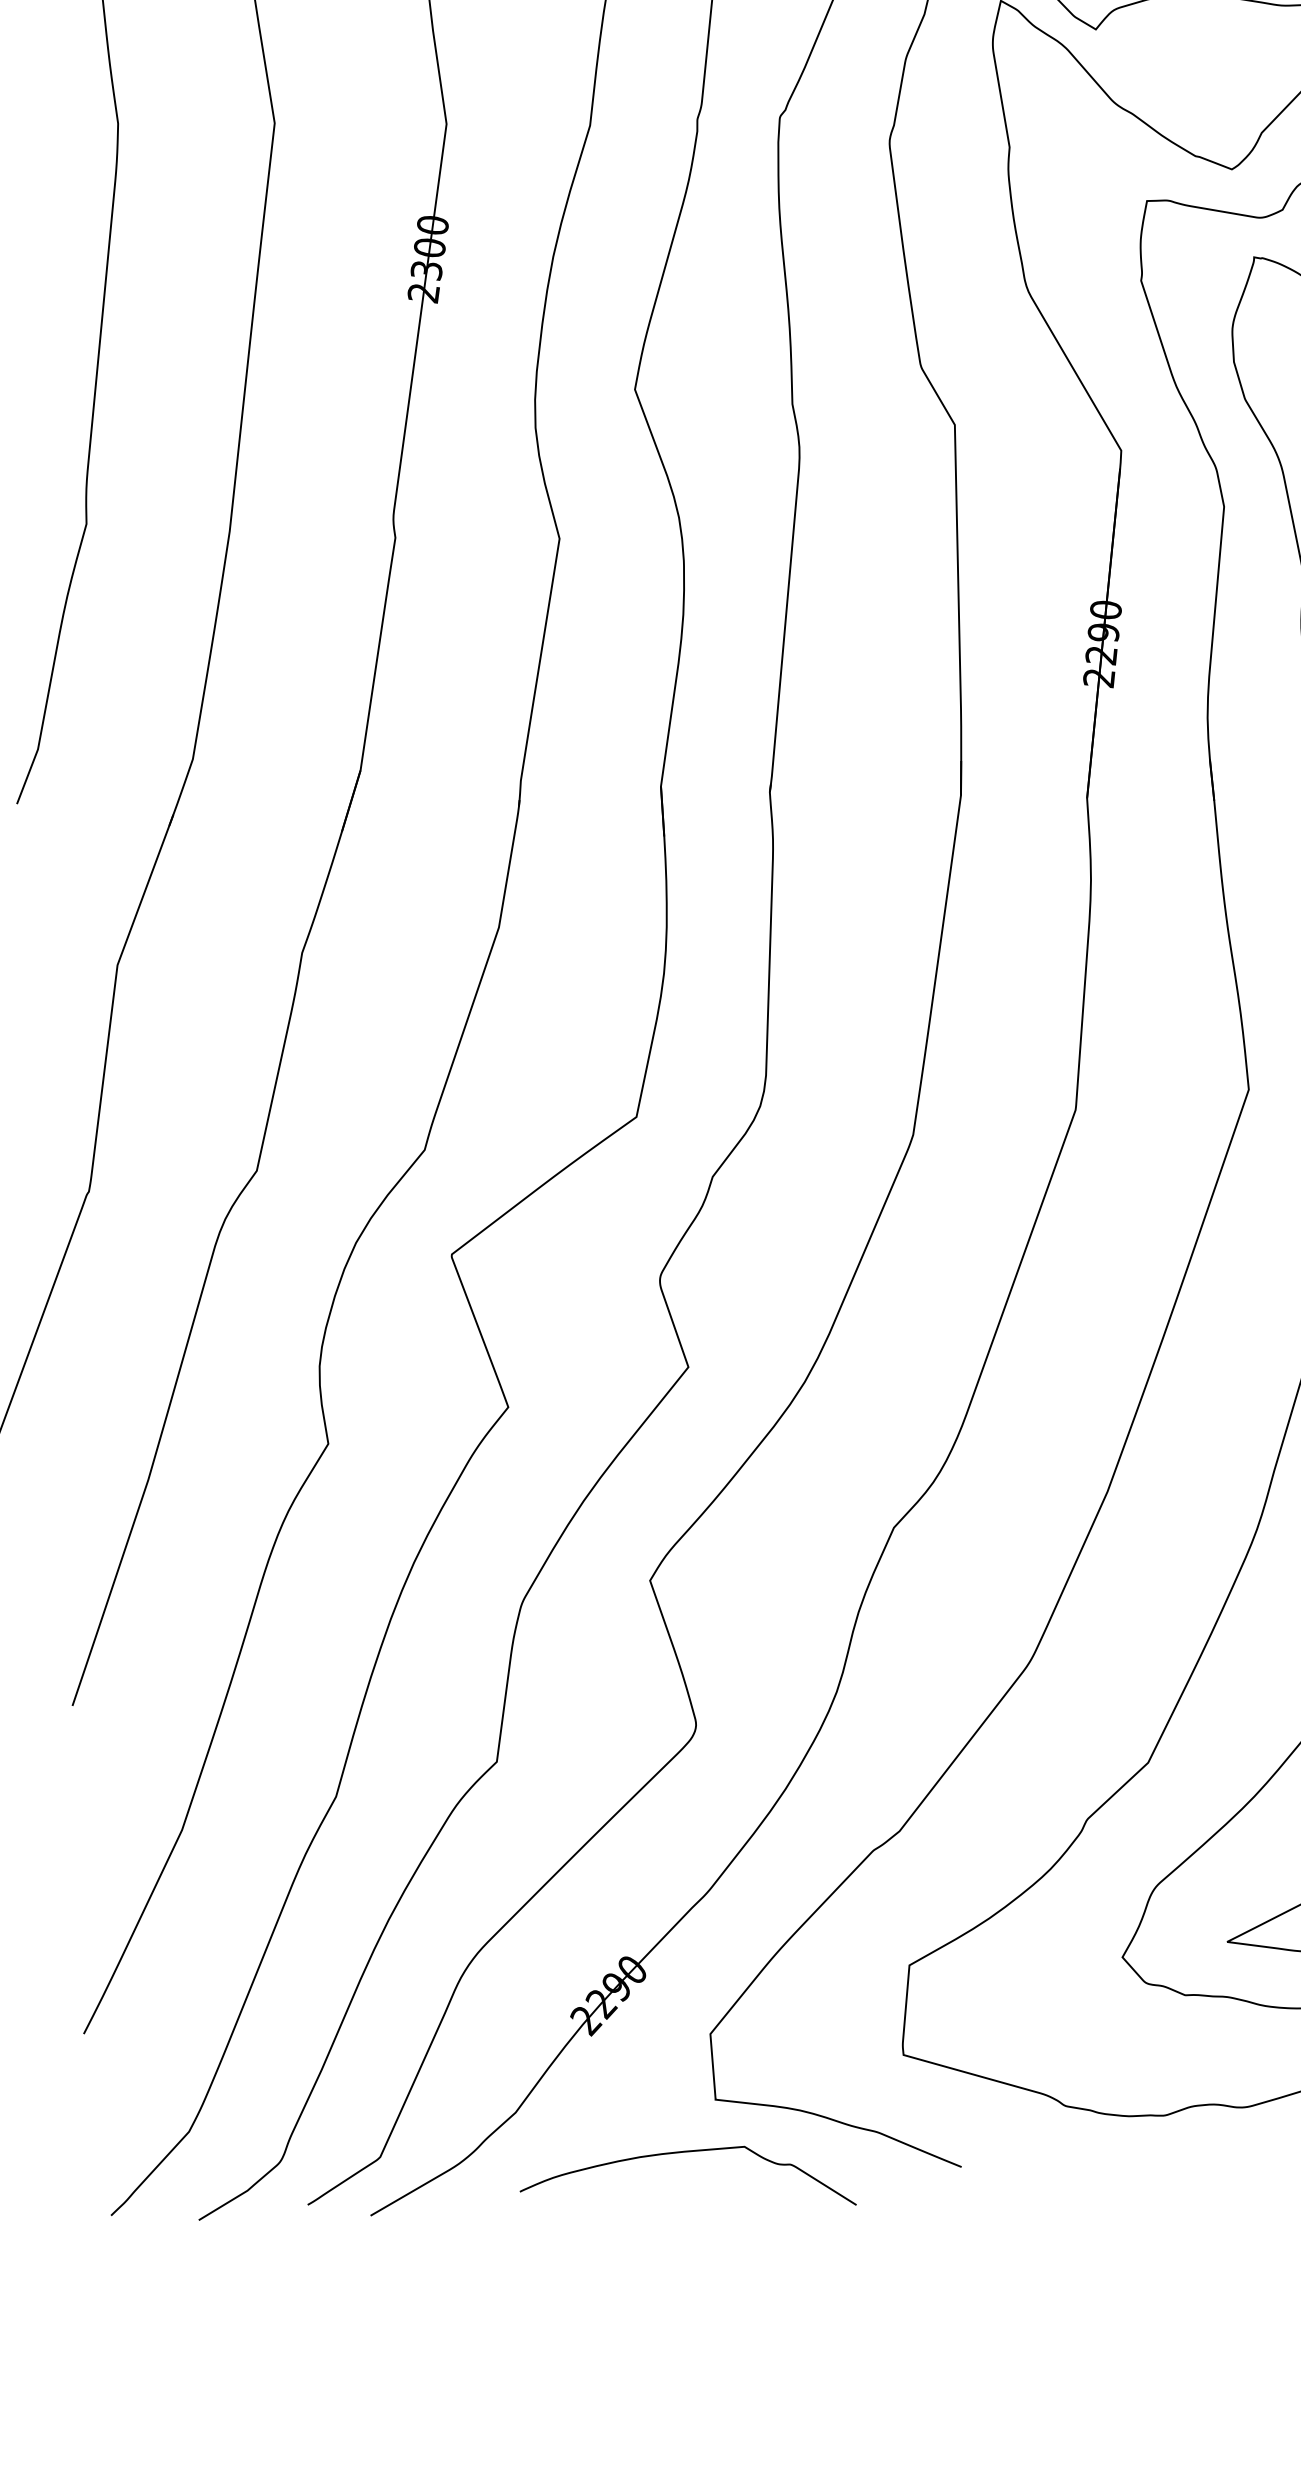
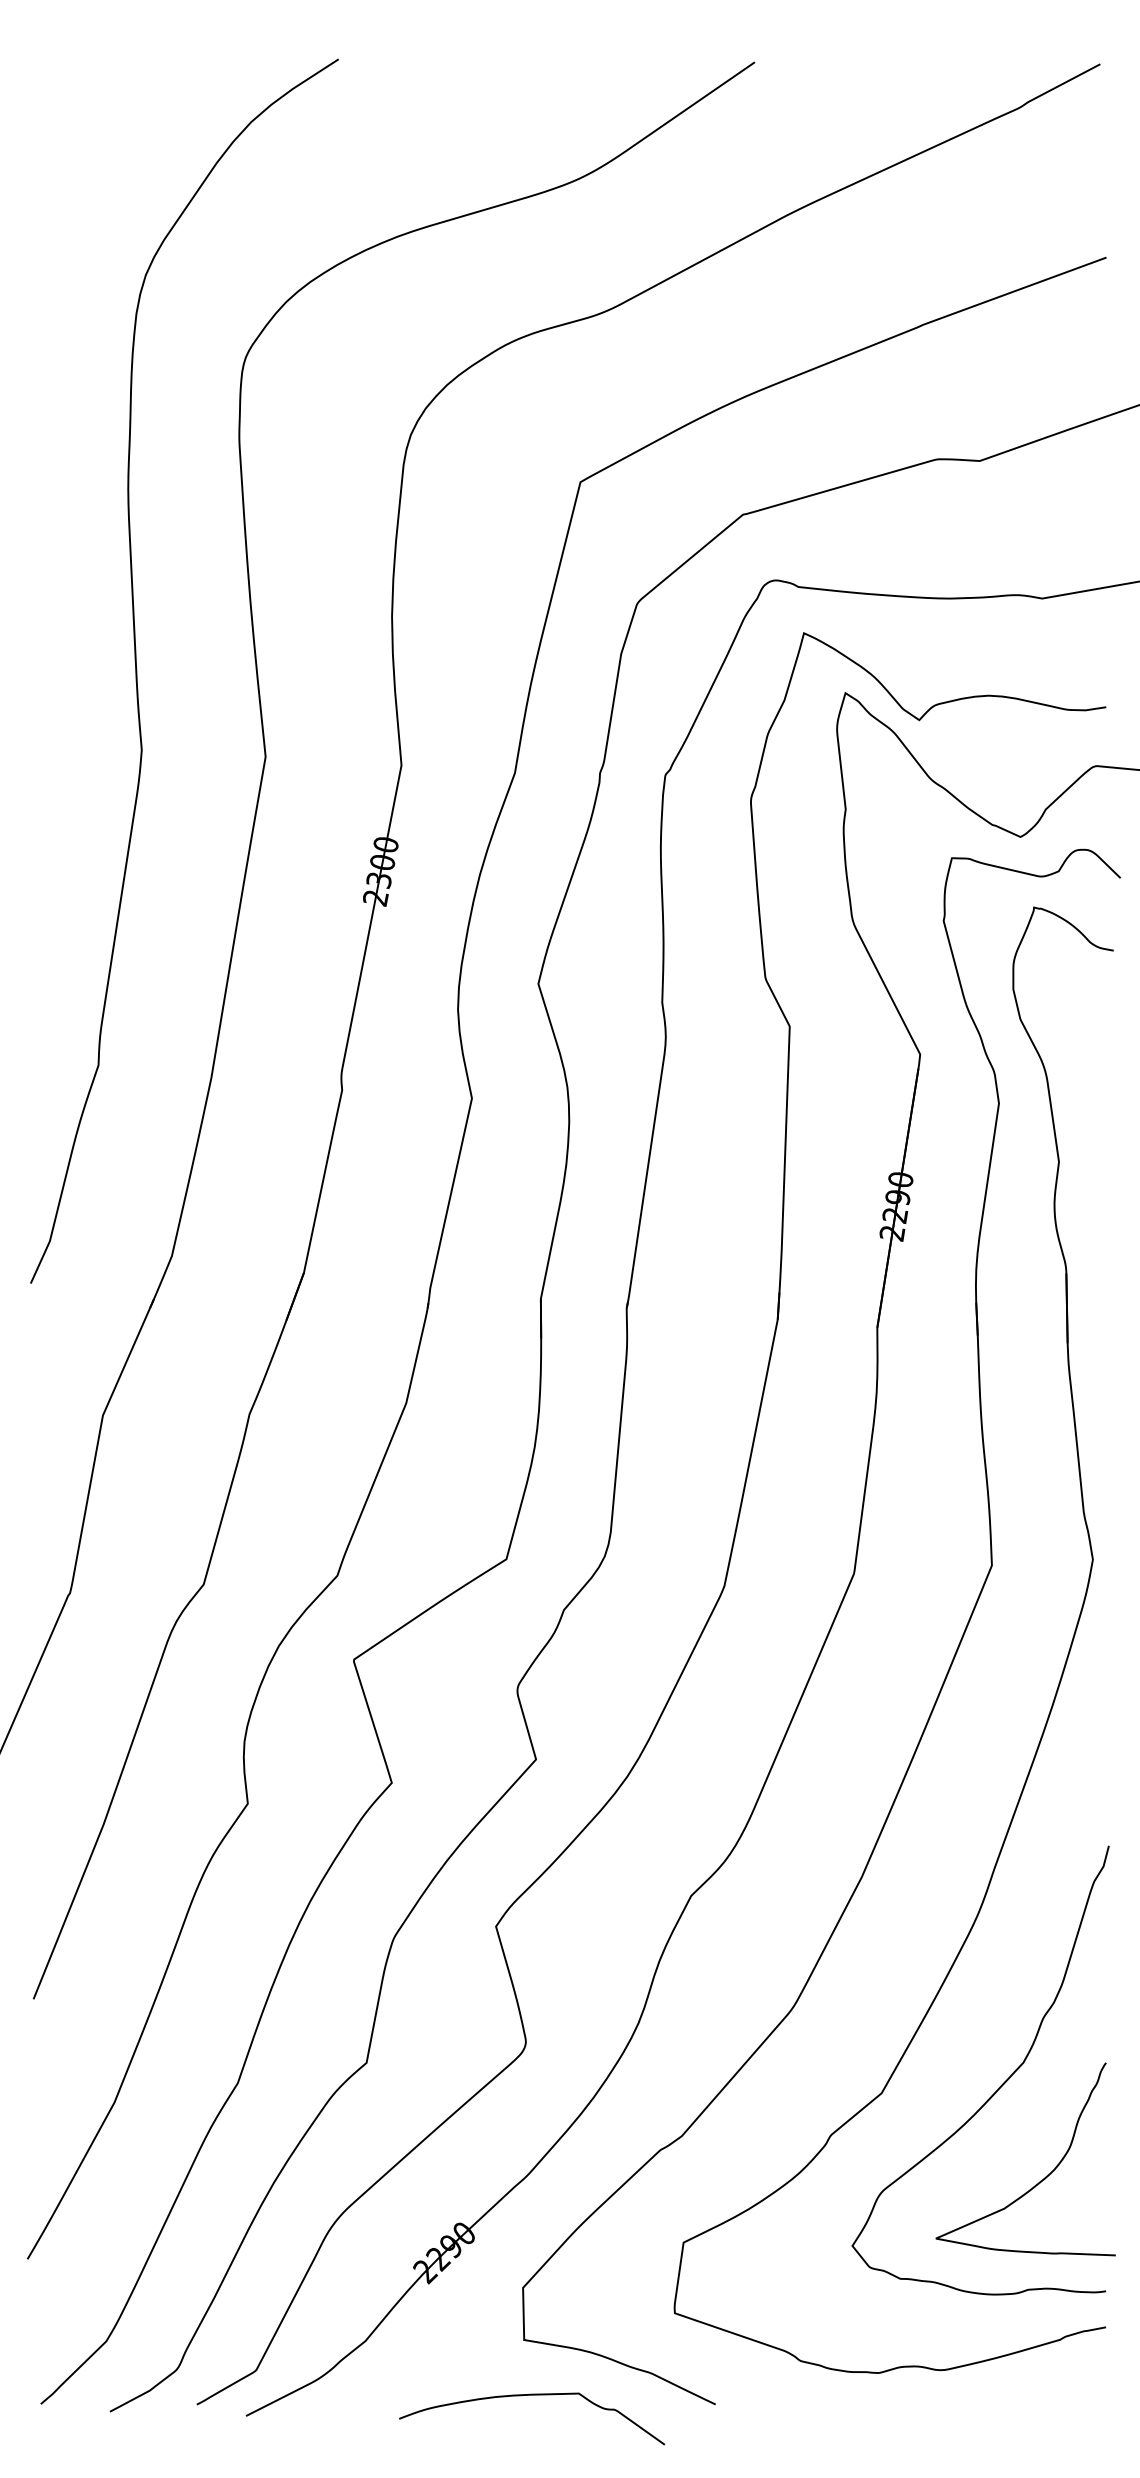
curve: (686, 2152) -> (532, 2395), moved

